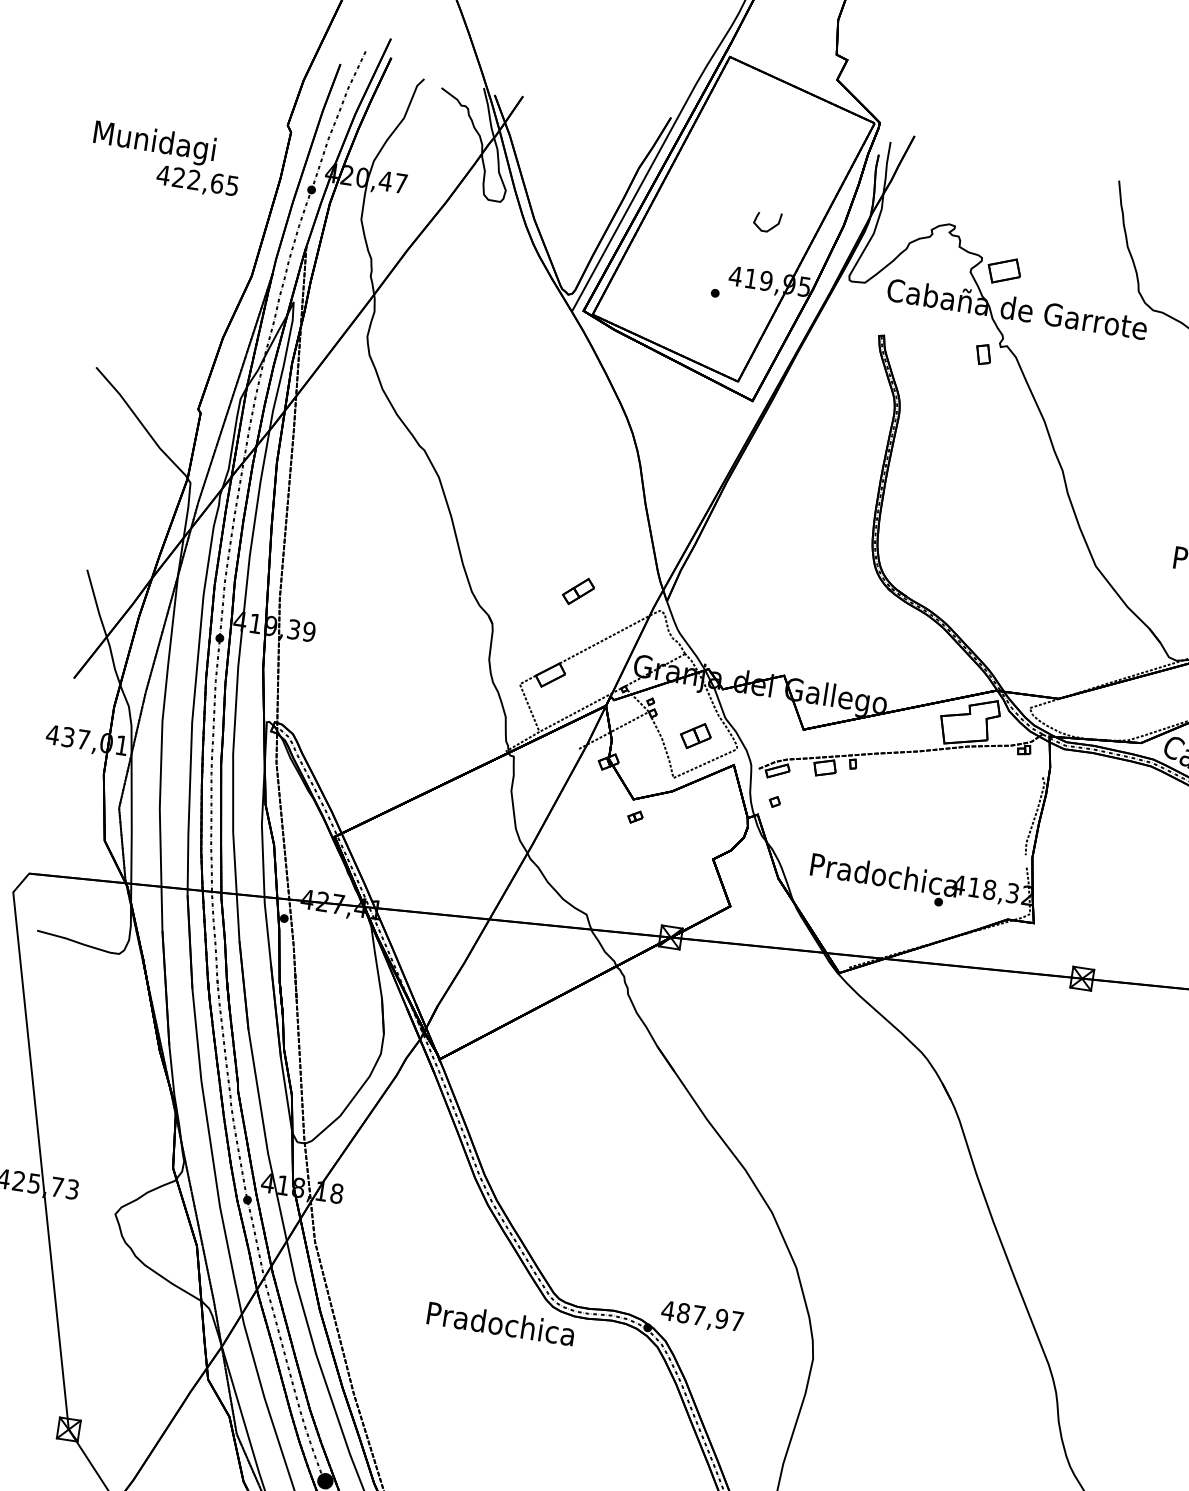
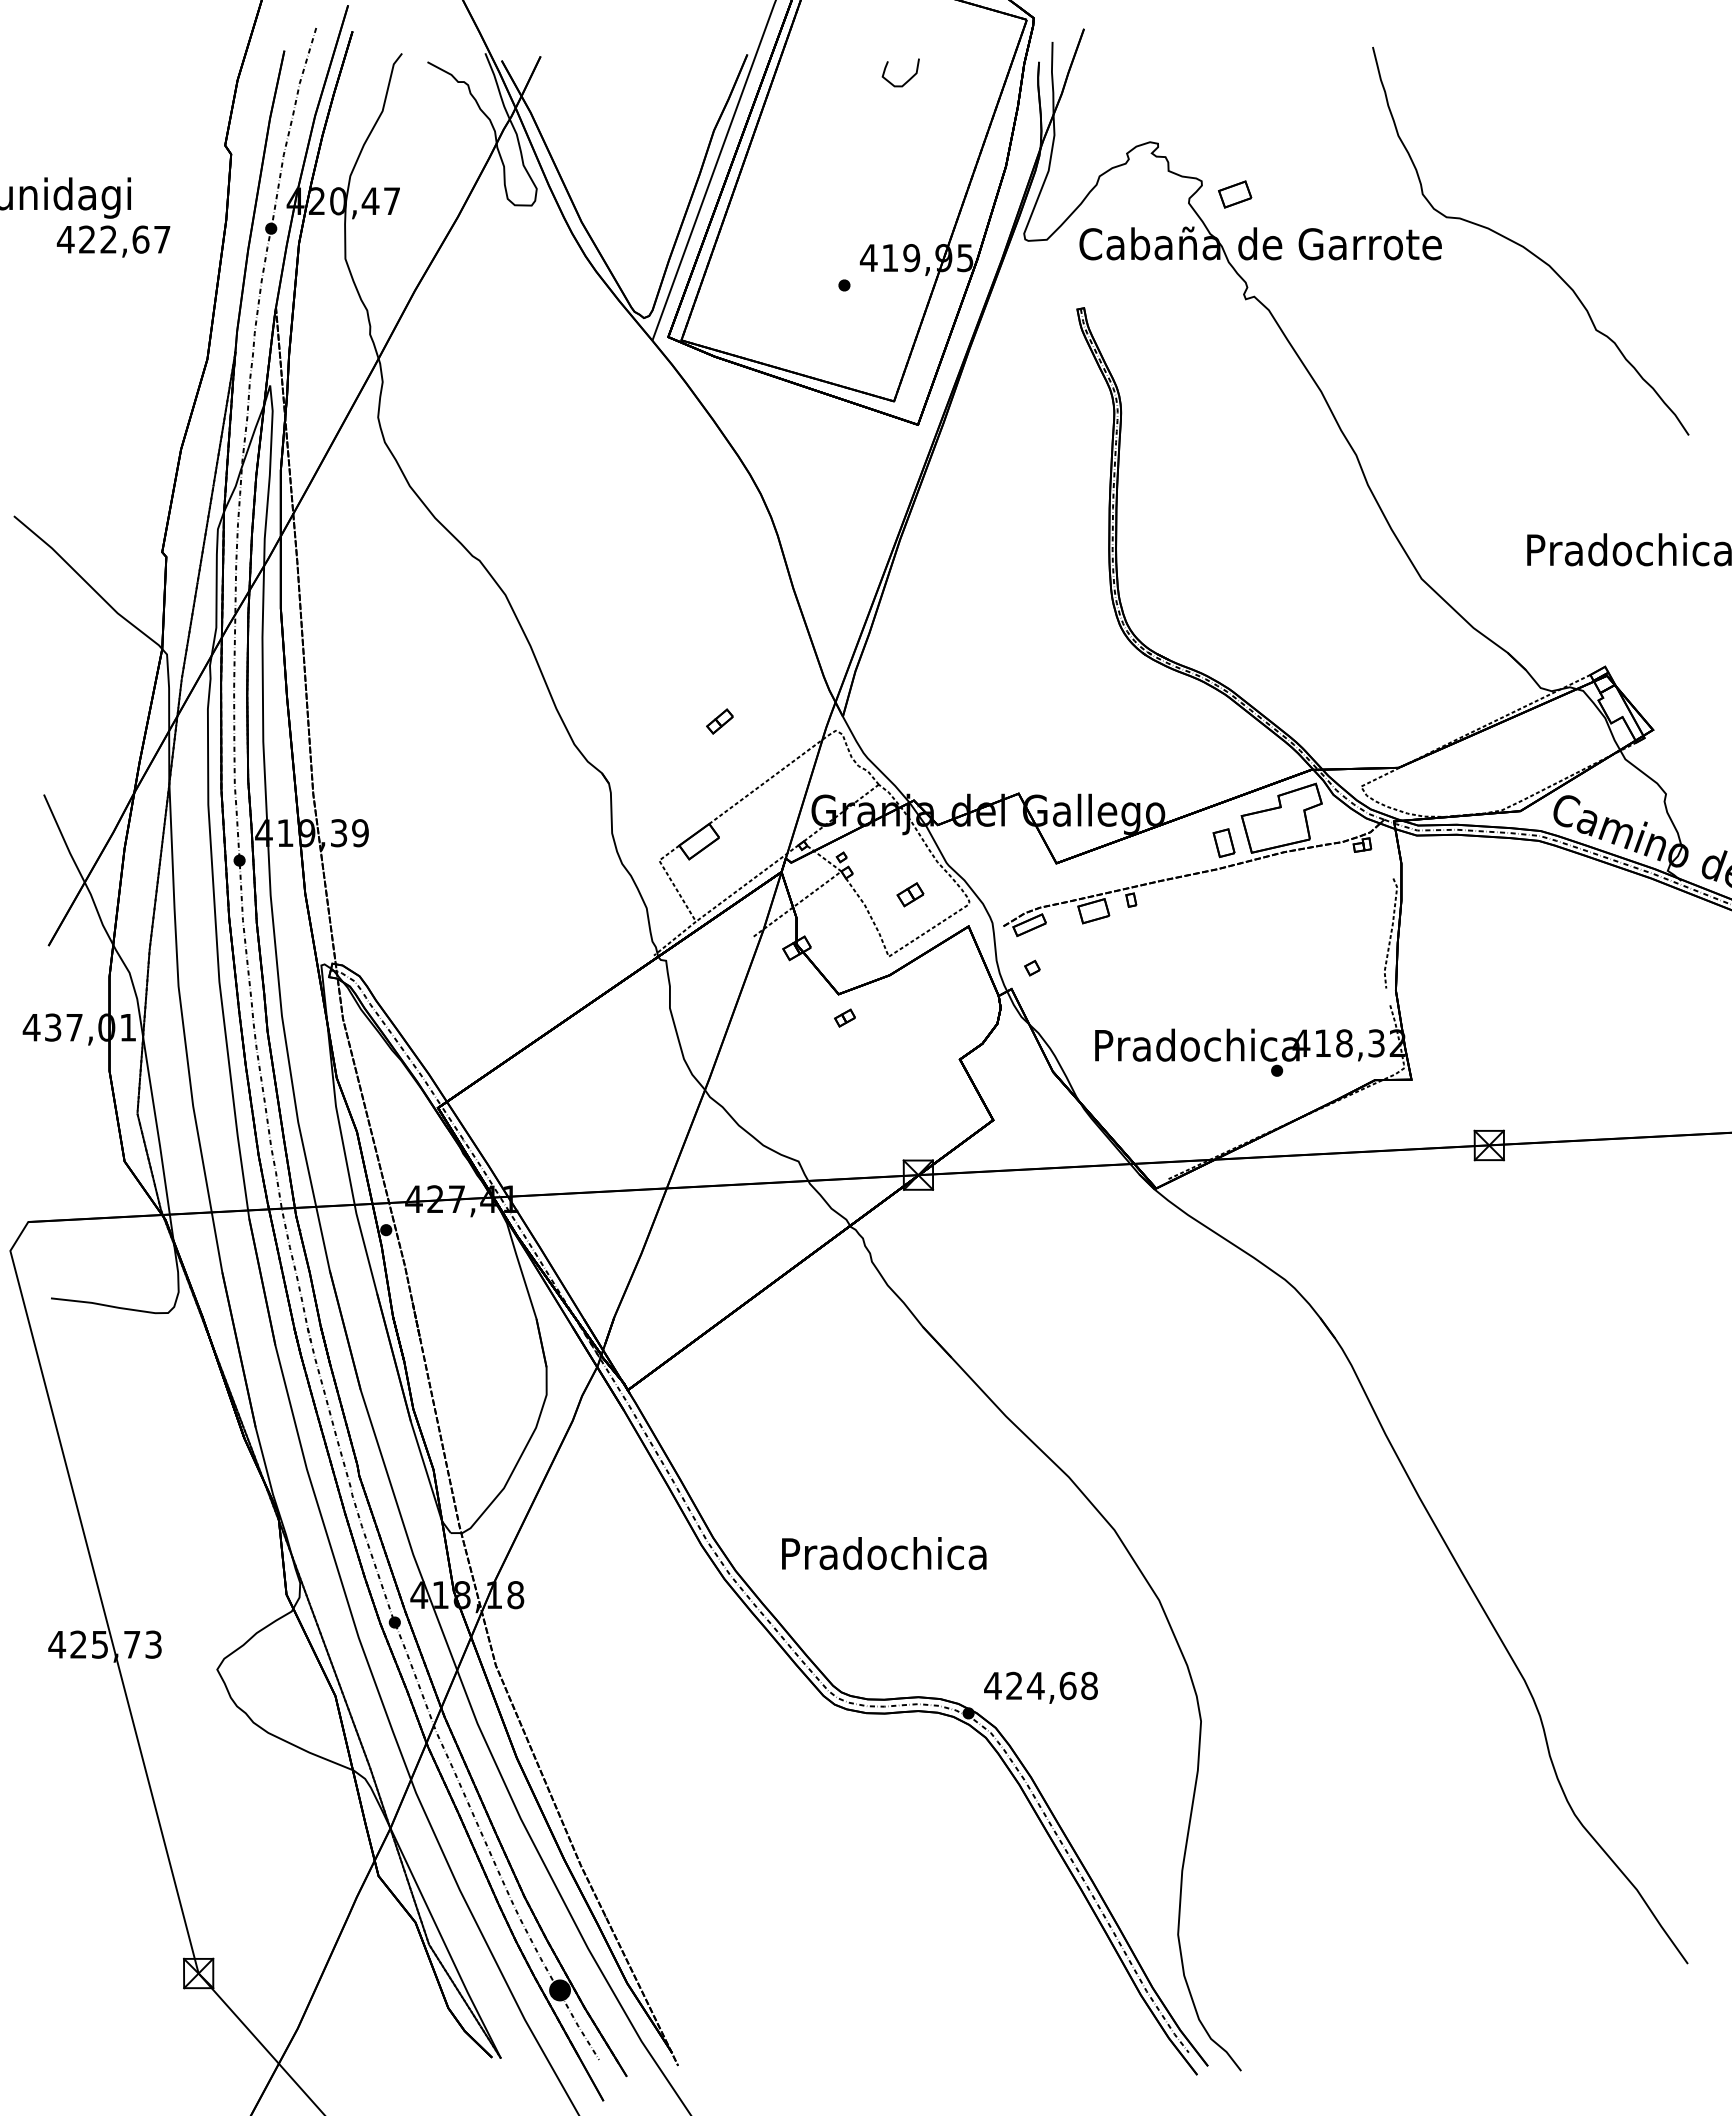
text: (232, 185) -> (162, 239), 422,65 -> 422,67
curve: (772, 227) -> (908, 79), moved
part: (1004, 271) -> (1235, 194), size x0.71
part: (983, 354) -> (1223, 843), moved
part: (578, 591) -> (719, 721), size x0.62
part: (695, 735) -> (910, 894), size x0.62
text: (710, 1316) -> (1051, 1685), 487,97 -> 424,68
text: (501, 1323) -> (884, 1553), moved

